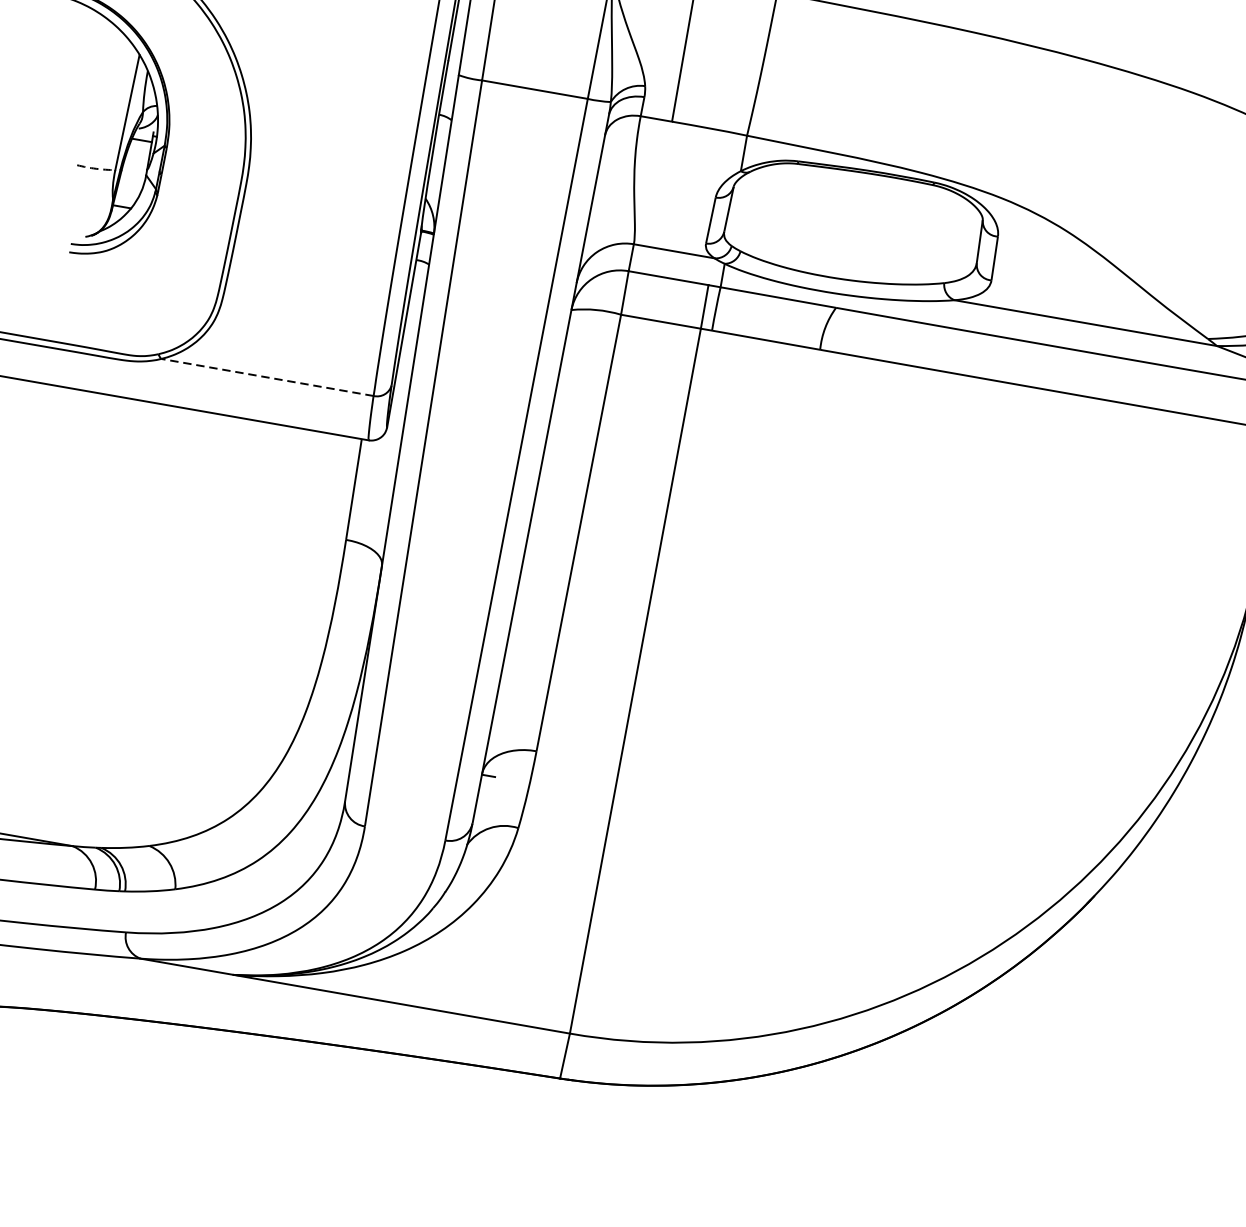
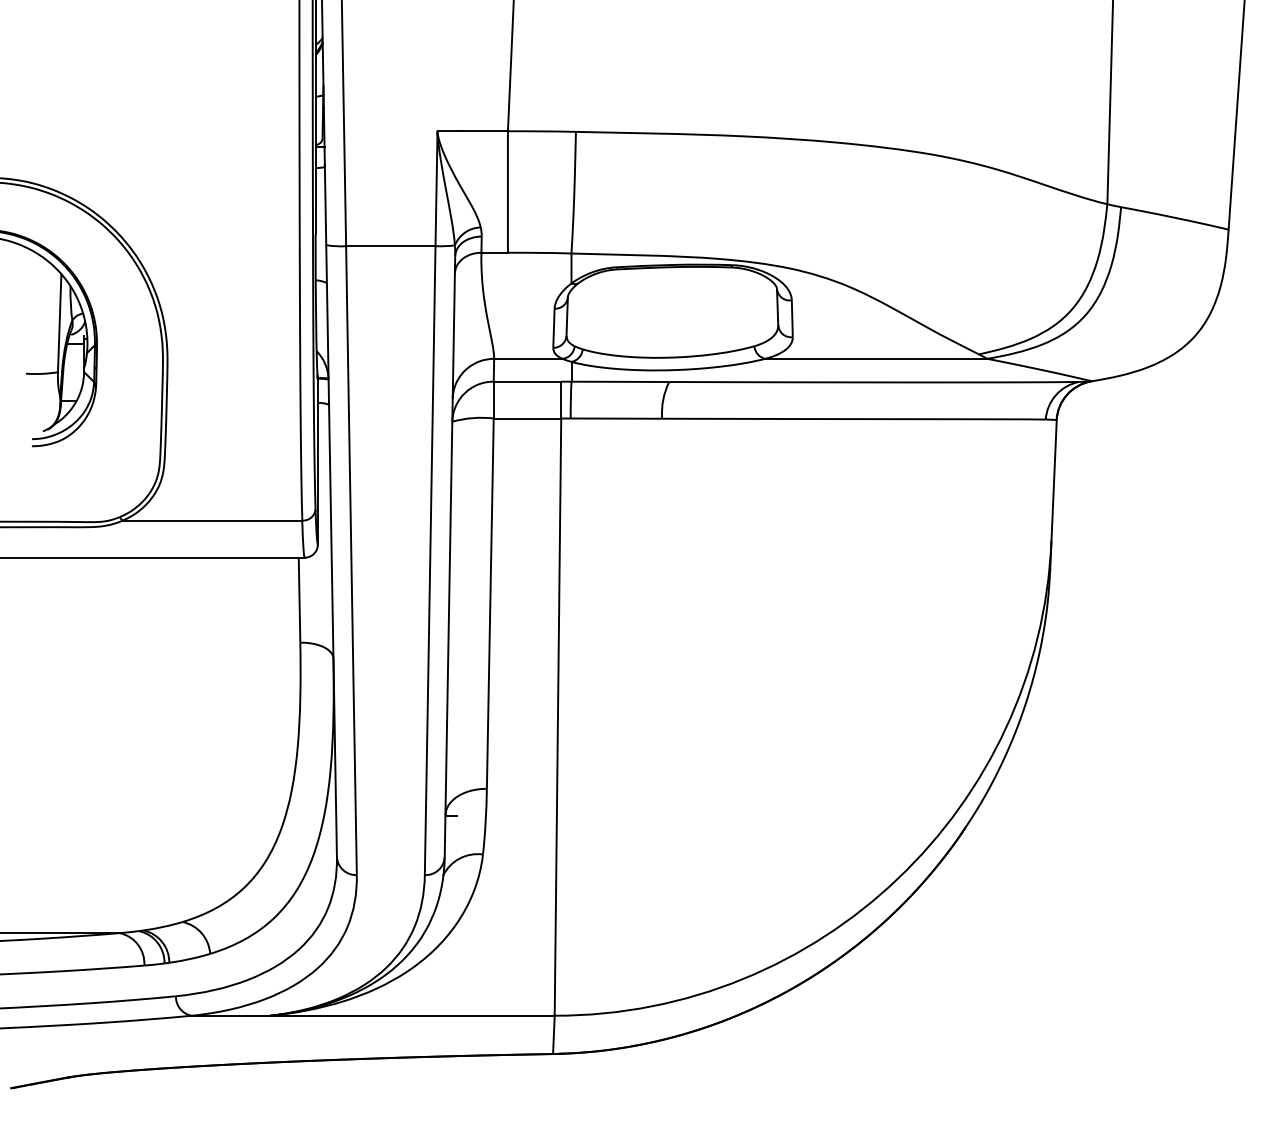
arc: (96, 168) -> (42, 373), dashed -> solid
line: (267, 377) -> (212, 520), dashed -> solid

